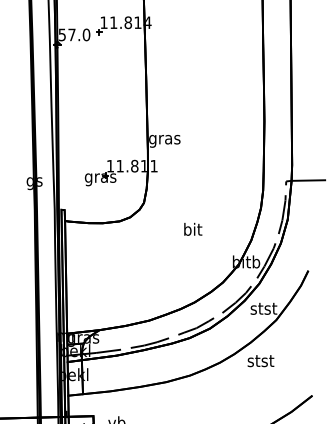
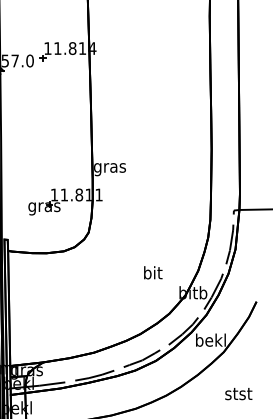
text: (193, 228) -> (153, 271), moved
text: (263, 307) -> (210, 339), stst -> bekl
text: (260, 361) -> (238, 394), moved

